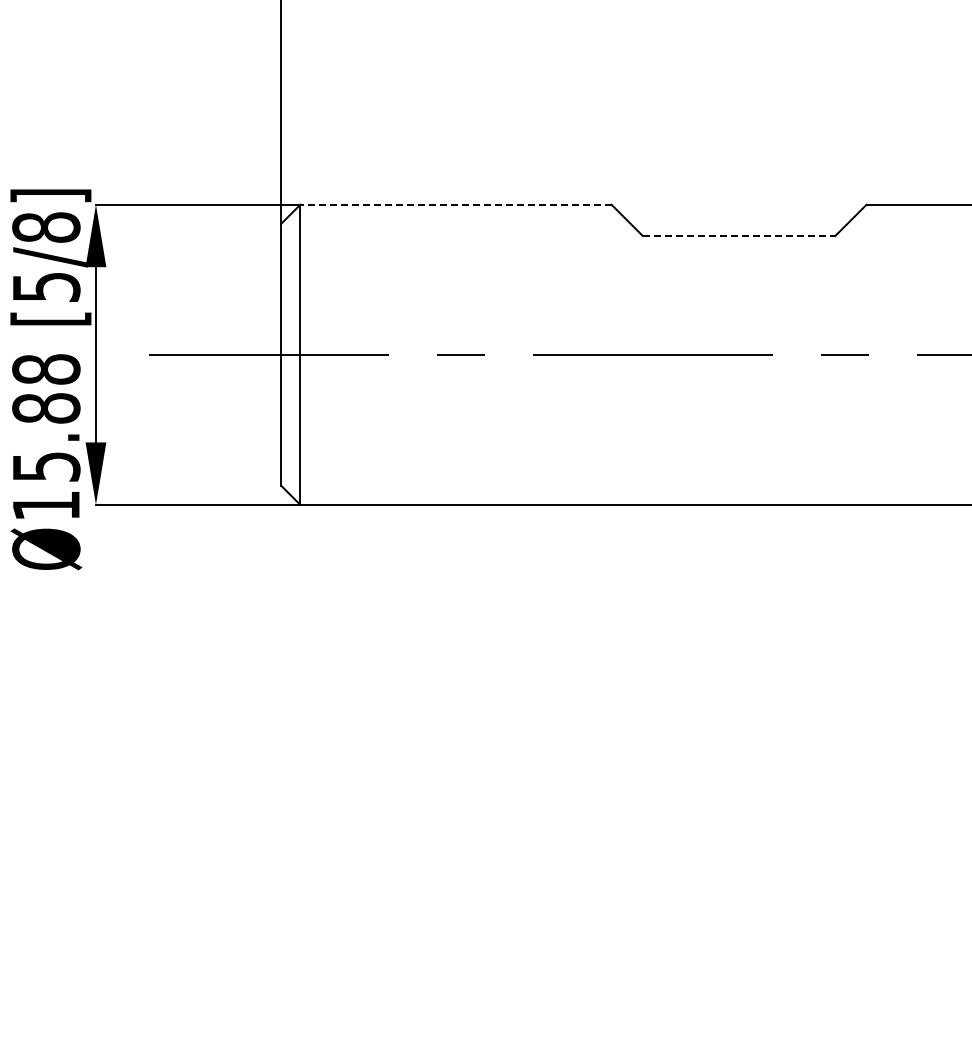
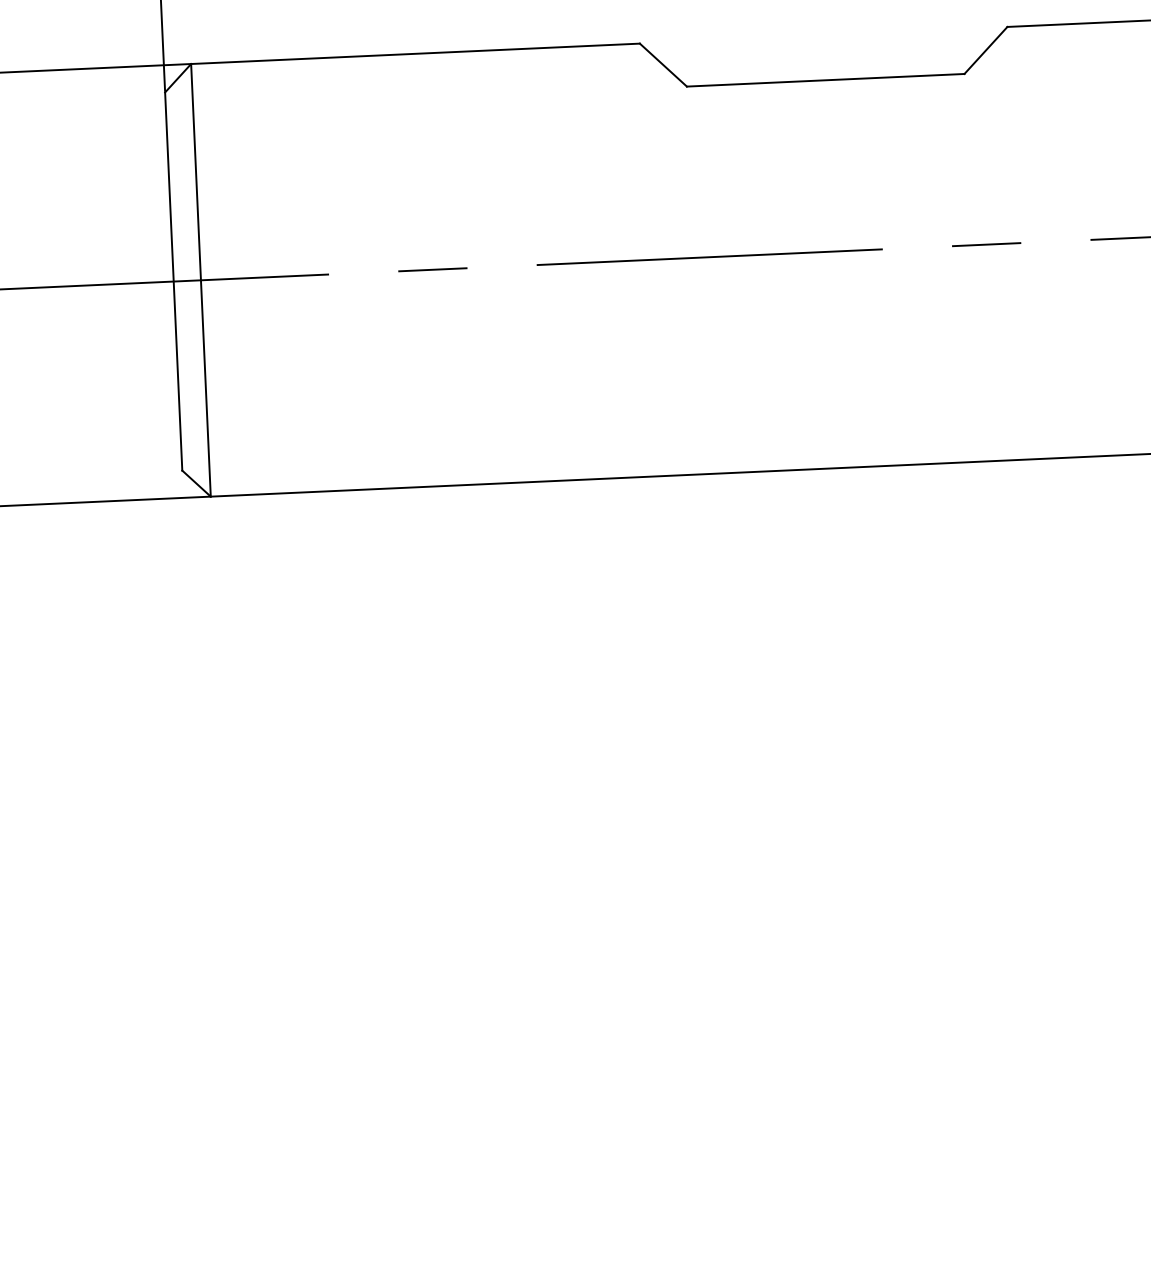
line: (455, 204) -> (414, 53), dashed -> solid
line: (739, 235) -> (826, 79), dashed -> solid

